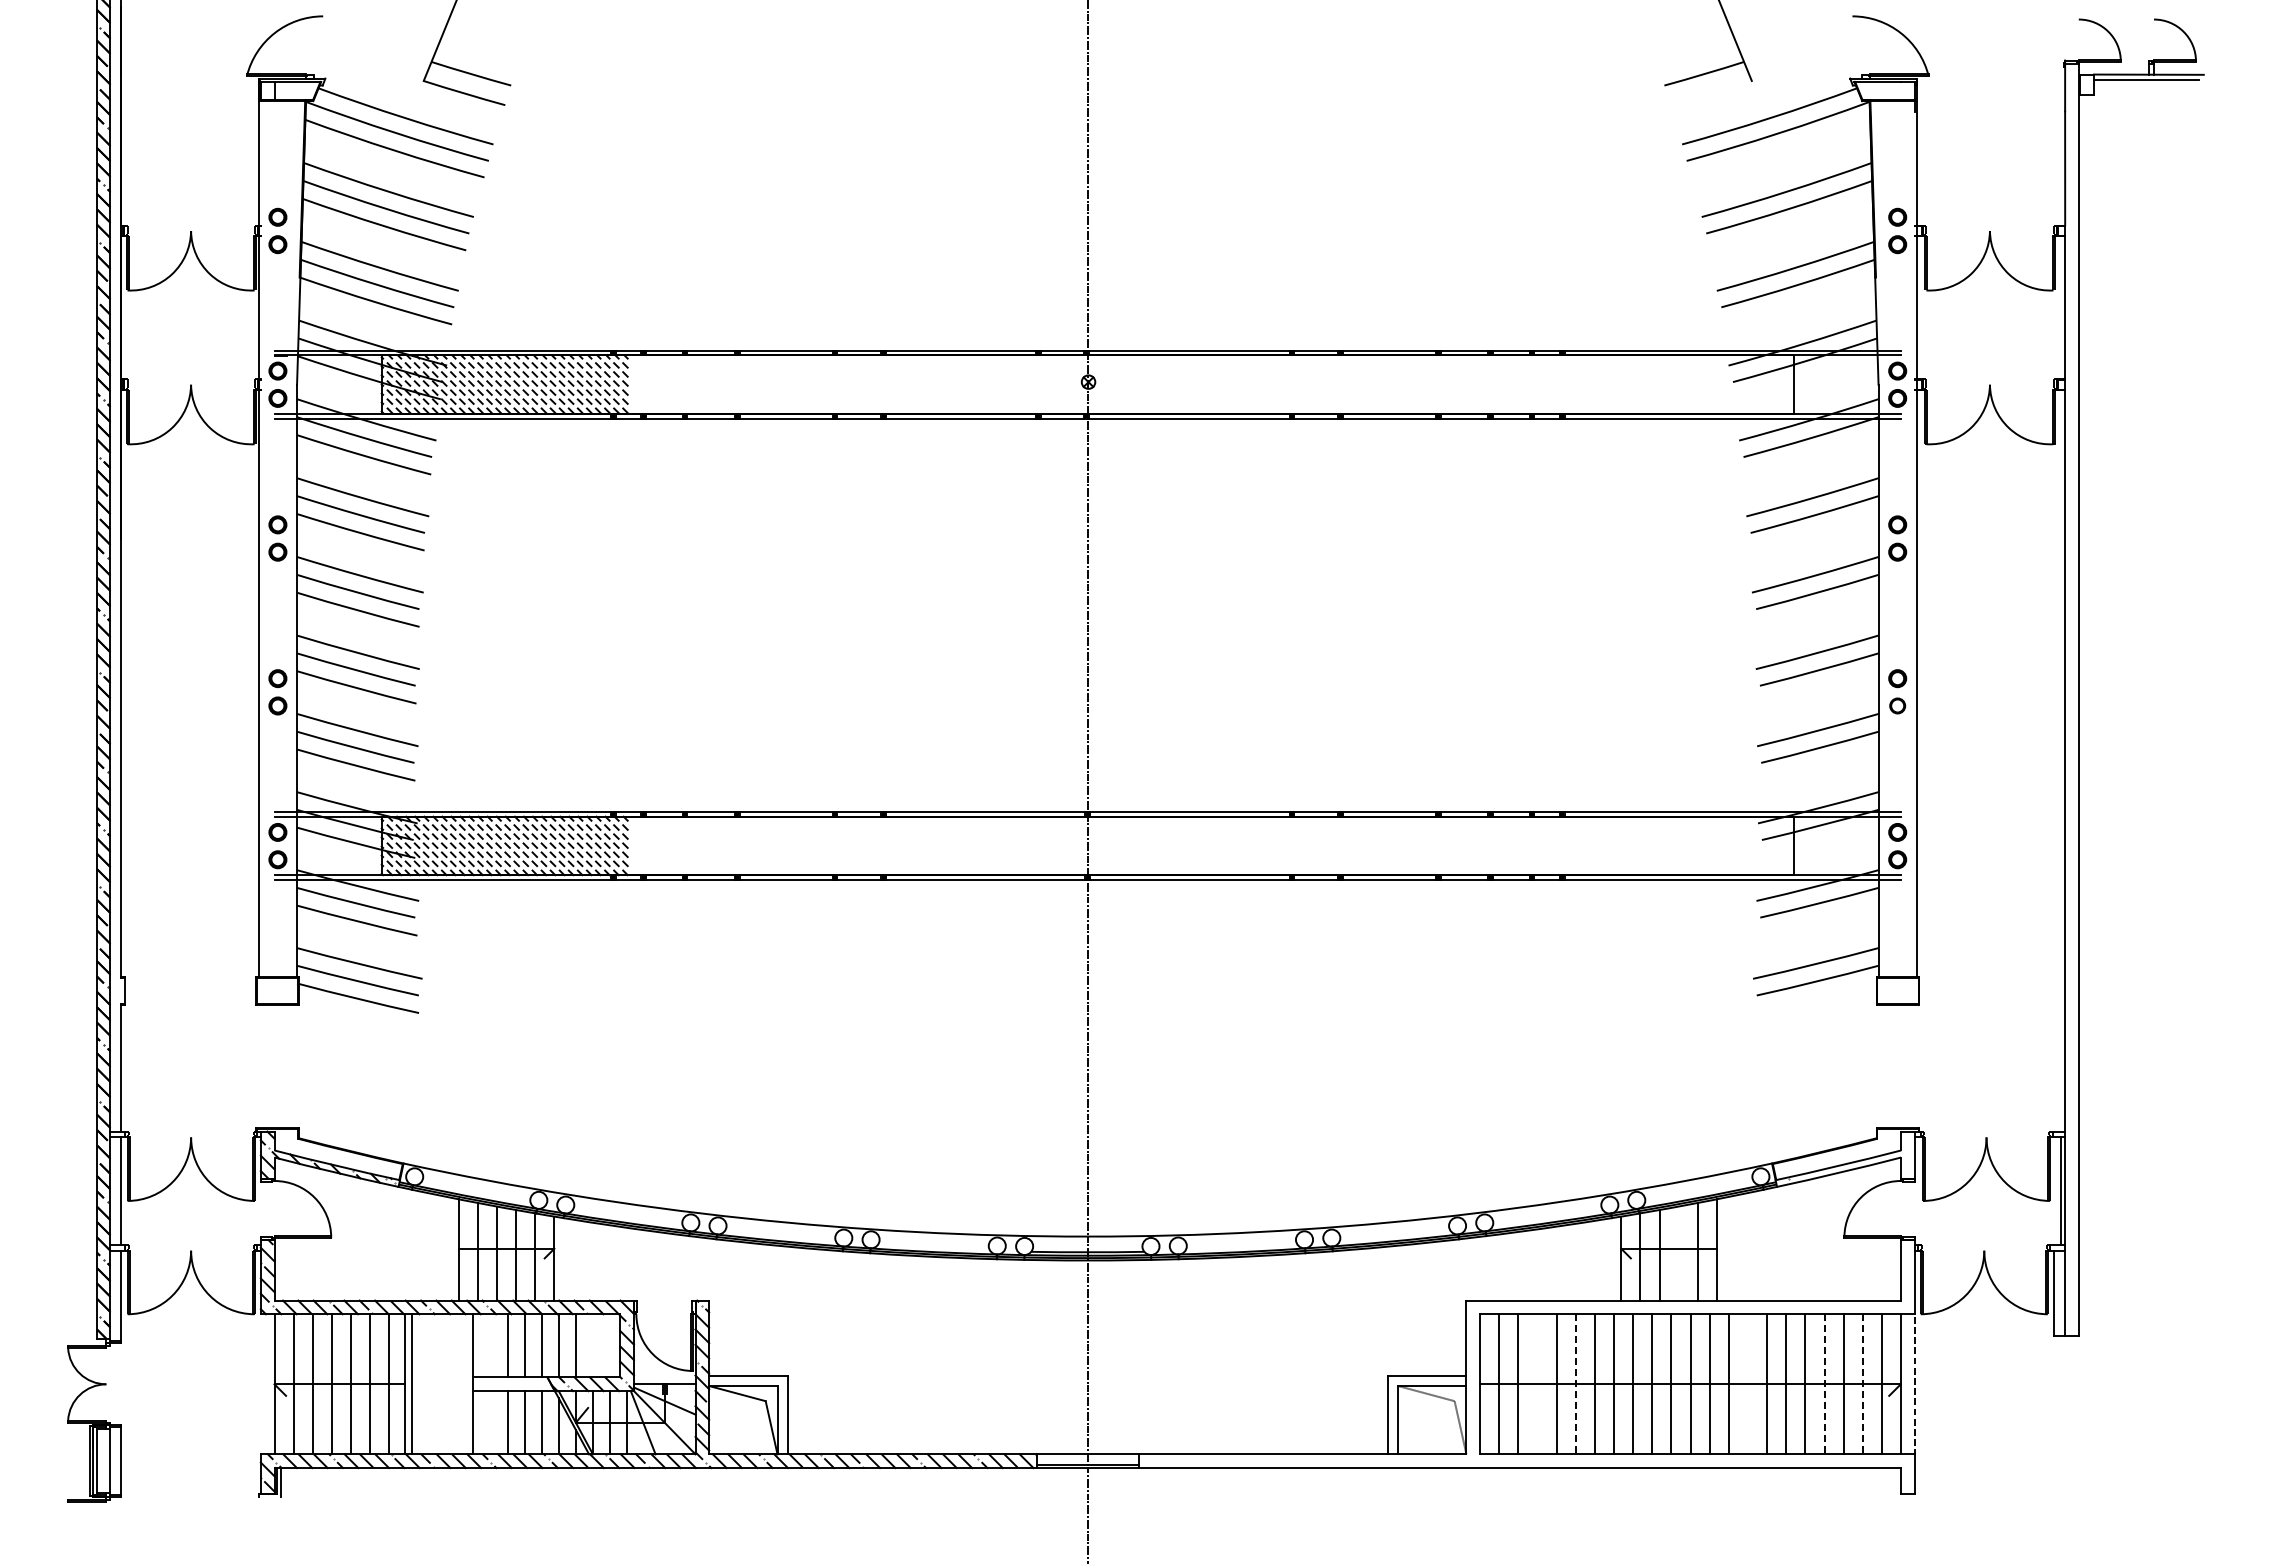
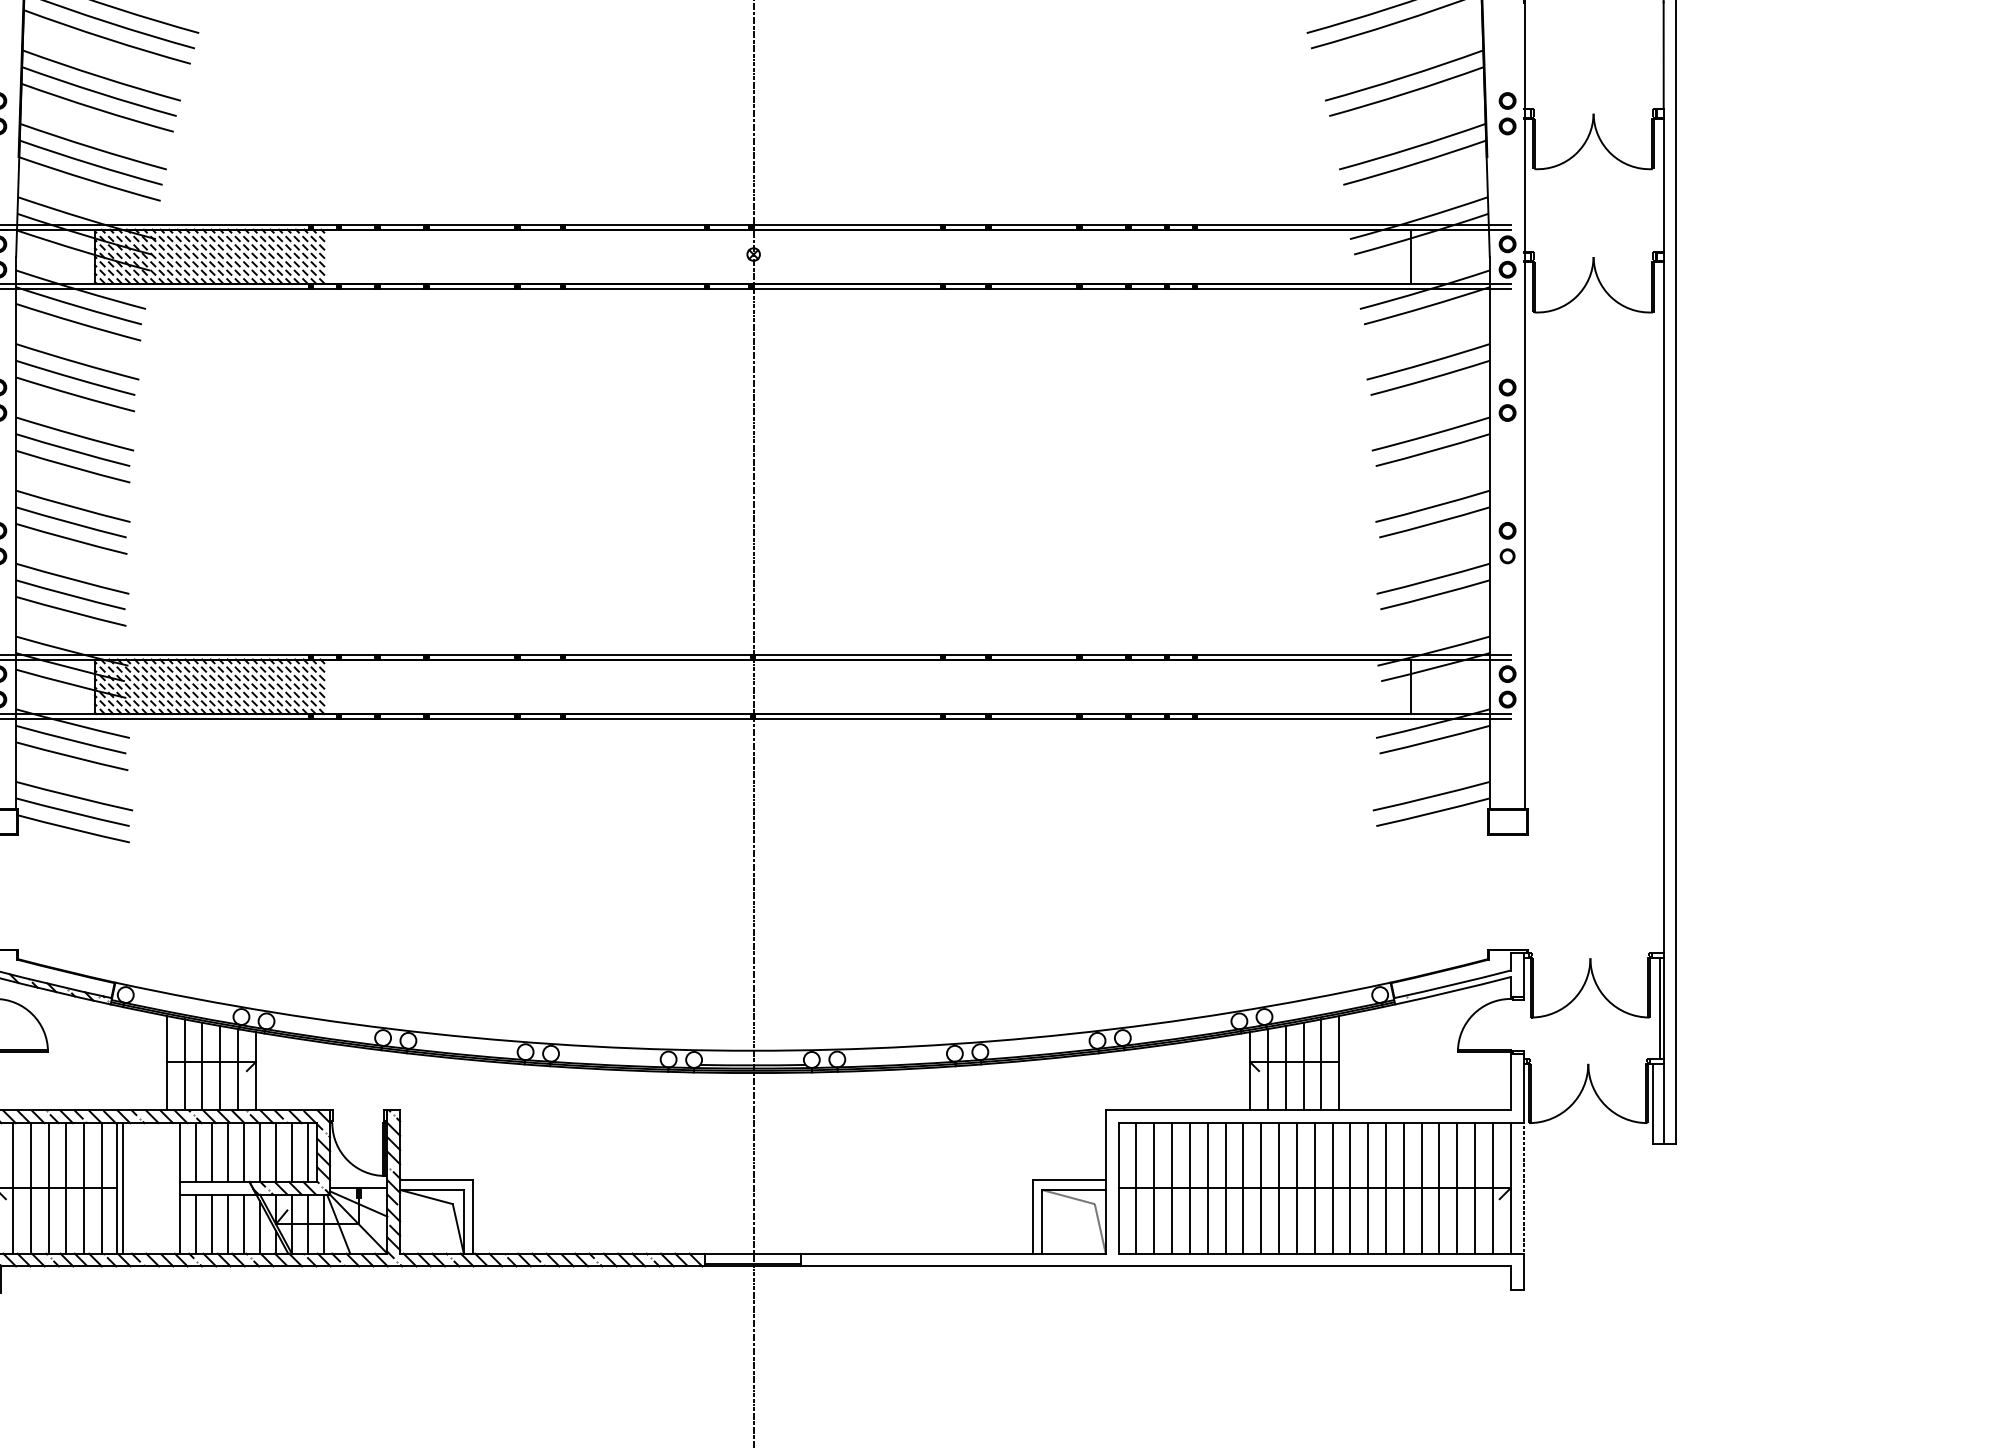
line: (1678, 1253) -> (1303, 1066), added
line: (490, 1345) -> (196, 1152), added
line: (592, 1345) -> (291, 1152), added
line: (610, 1345) -> (308, 1152), added
line: (1537, 1384) -> (1172, 1188), added
line: (1575, 1384) -> (1207, 1188), dashed -> solid
line: (1748, 1384) -> (1368, 1188), added
line: (1824, 1384) -> (1439, 1188), dashed -> solid
line: (1862, 1384) -> (1474, 1188), dashed -> solid
line: (490, 1422) -> (196, 1223), added

